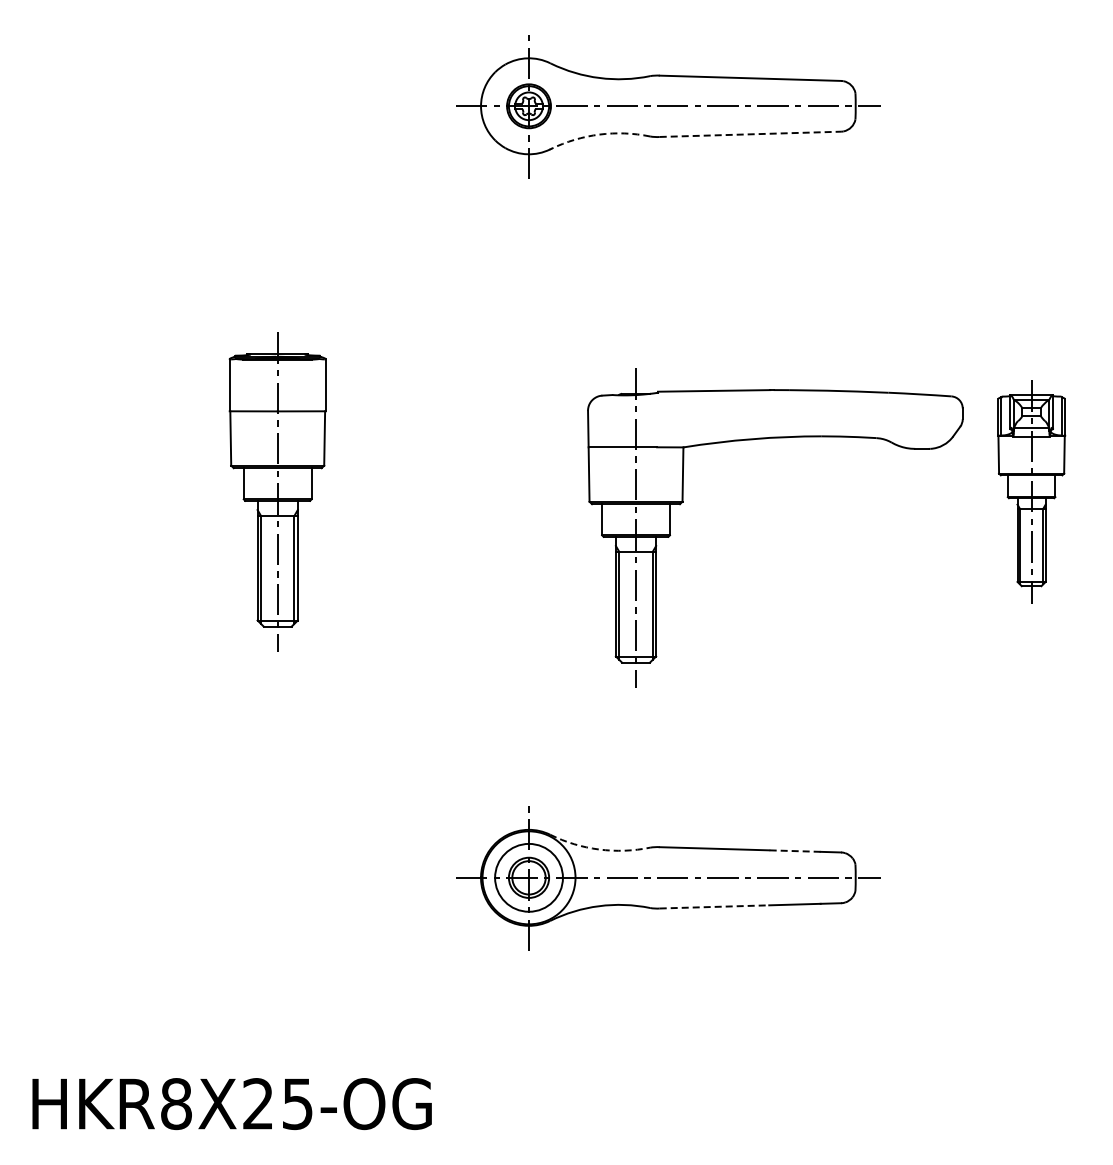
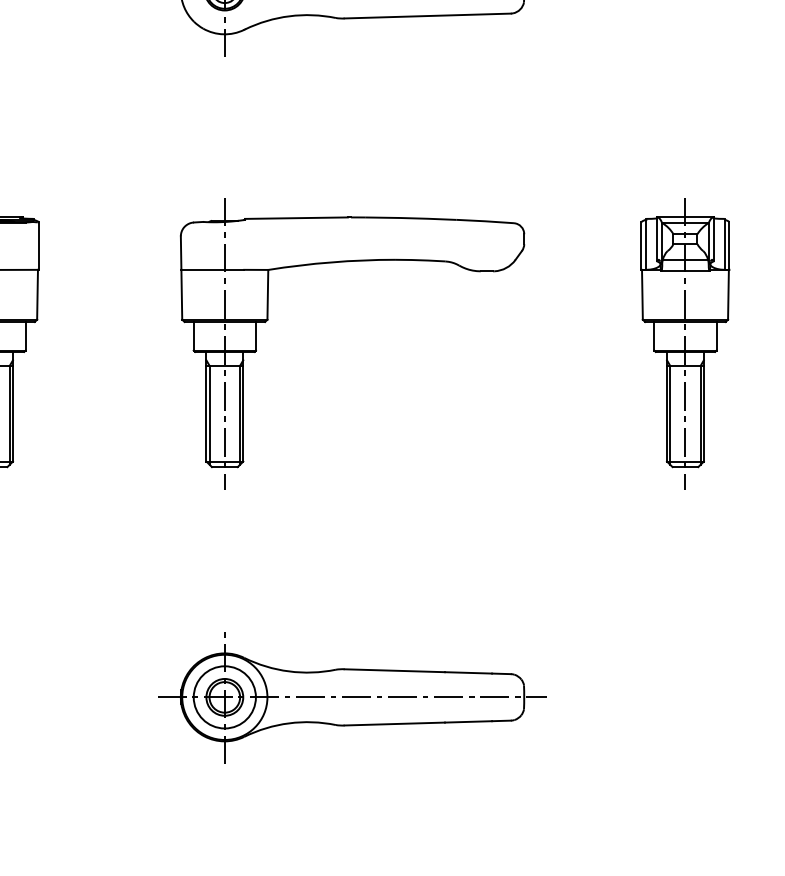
arc: (599, 134) -> (289, 16), dashed -> solid
line: (750, 134) -> (427, 16), dashed -> solid
part: (765, 439) -> (343, 262), moved
part: (1031, 491) -> (685, 343), size x1.43
arc: (599, 849) -> (289, 671), dashed -> solid
line: (794, 851) -> (468, 673), dashed -> solid
line: (714, 906) -> (394, 723), dashed -> solid

